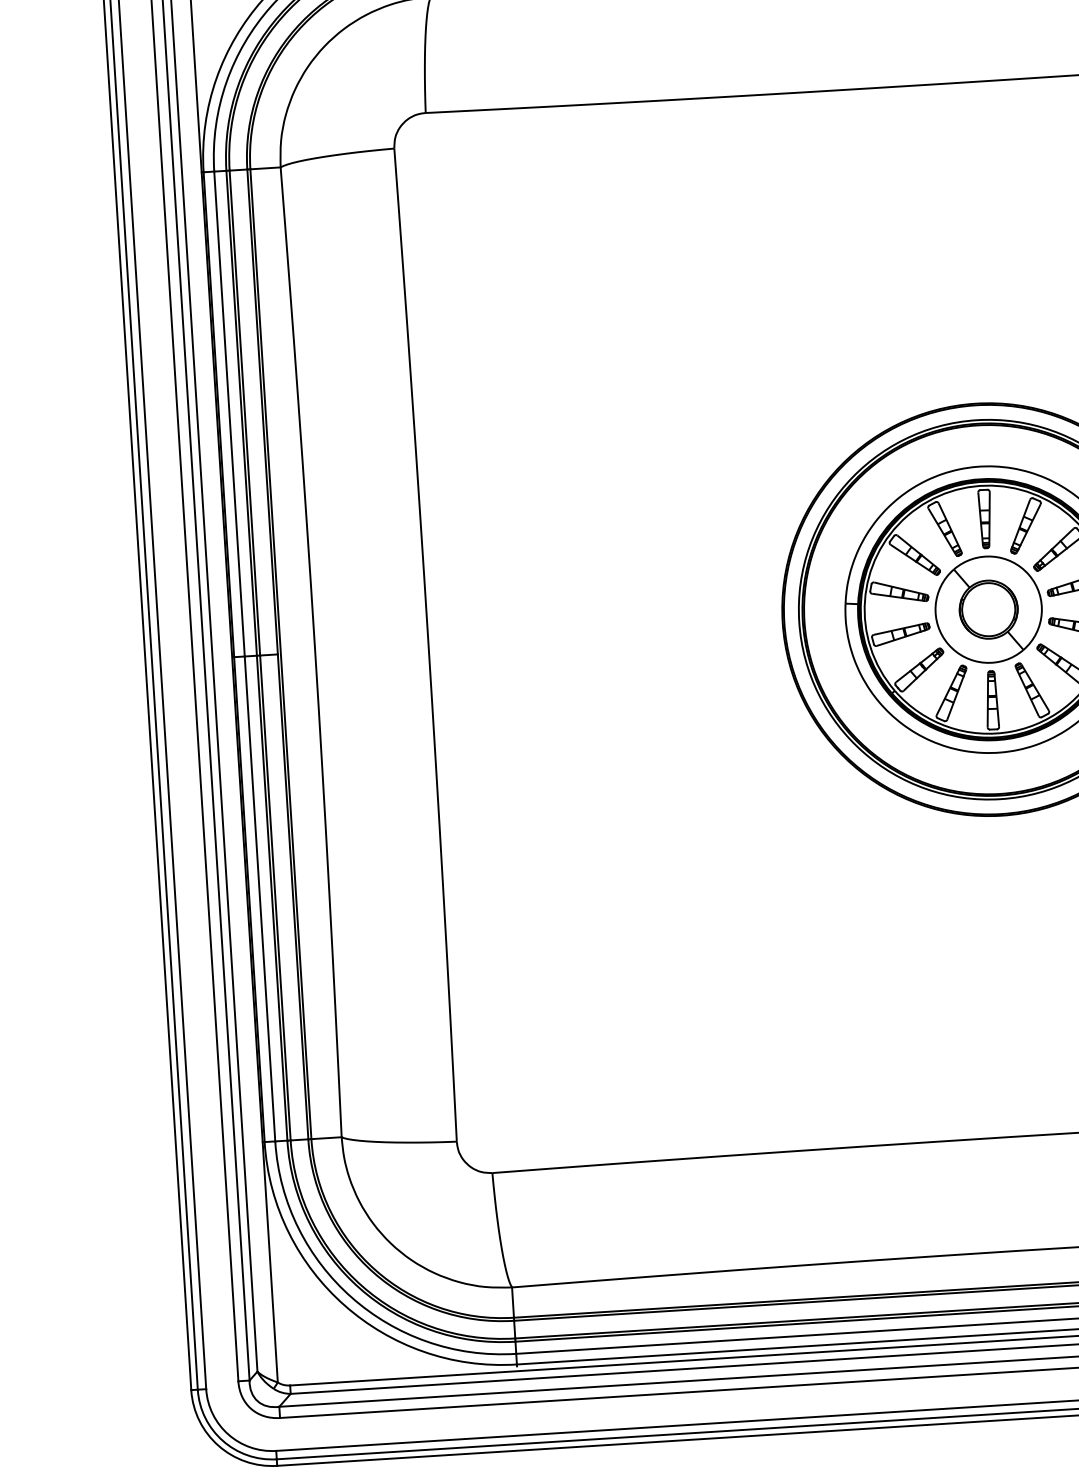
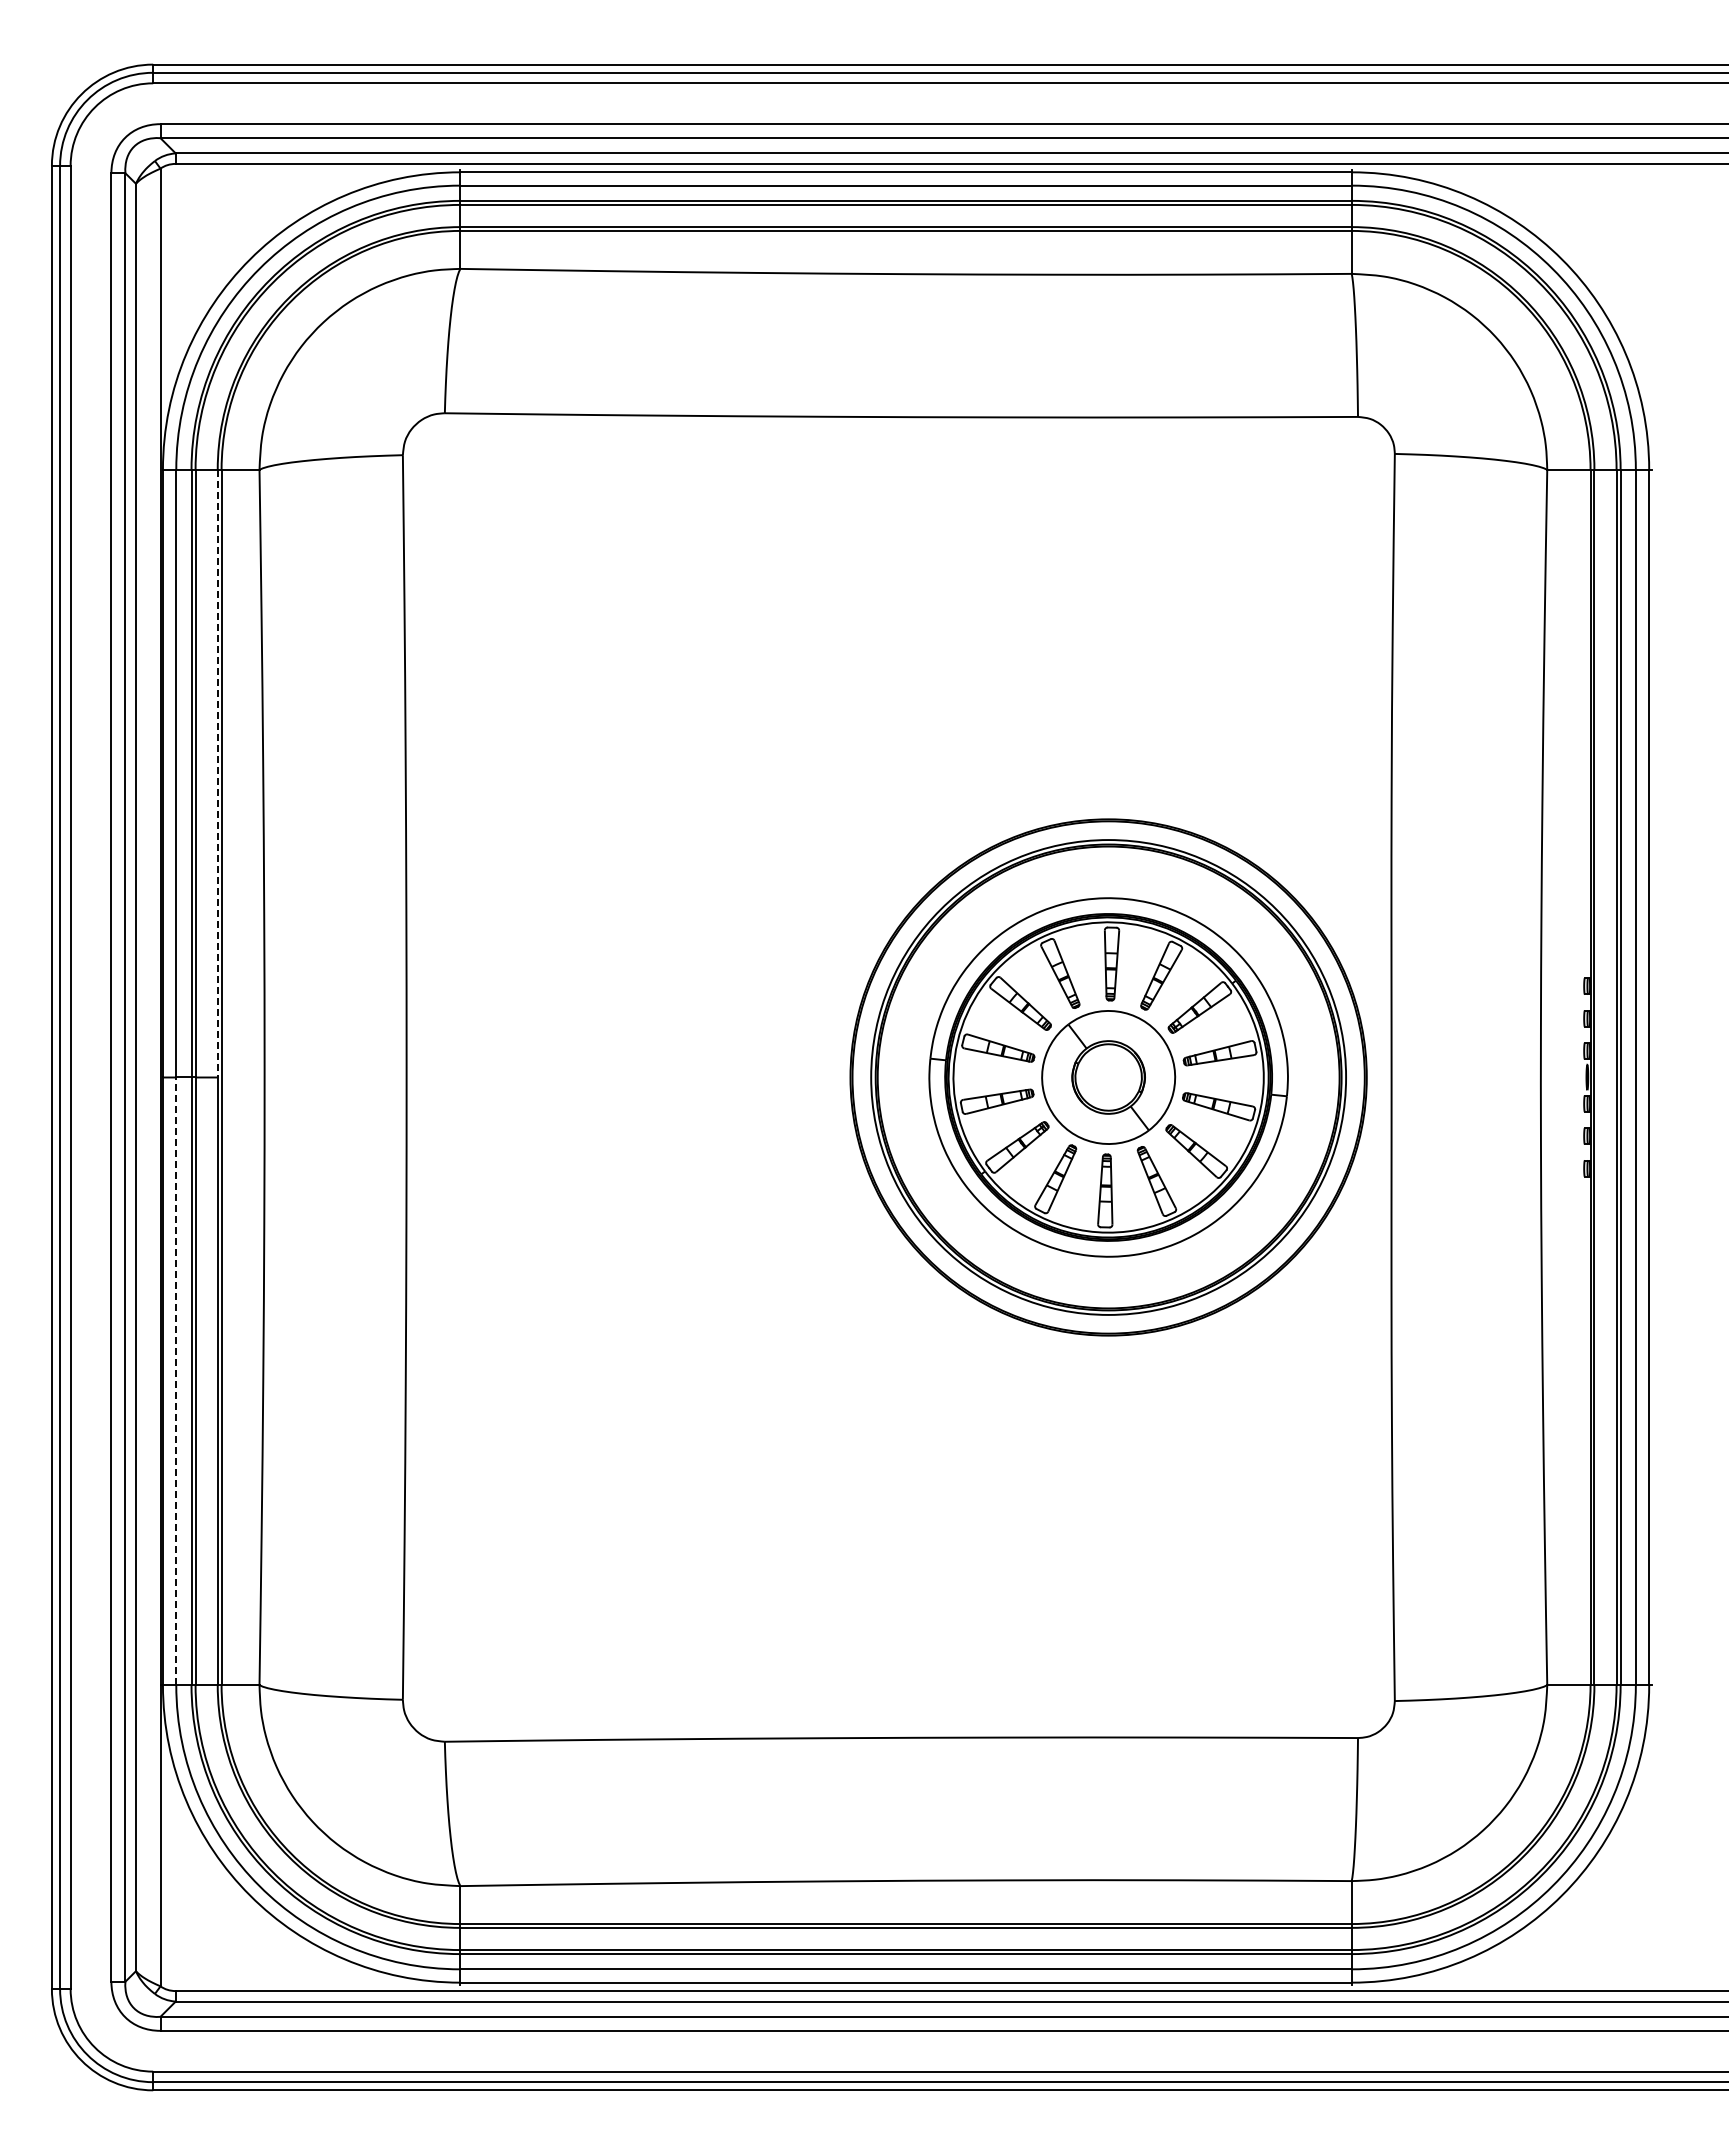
line: (262, 411) -> (217, 773), solid -> dashed
line: (260, 899) -> (176, 1381), solid -> dashed

